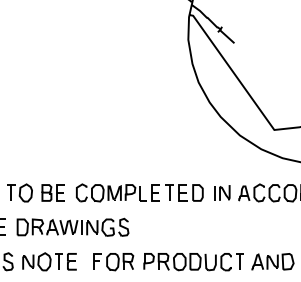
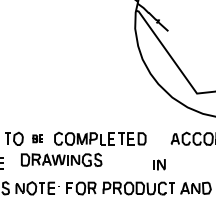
part: (52, 192) -> (37, 138), size x0.6
part: (222, 192) -> (159, 164), moved
part: (72, 226) -> (61, 159), moved

